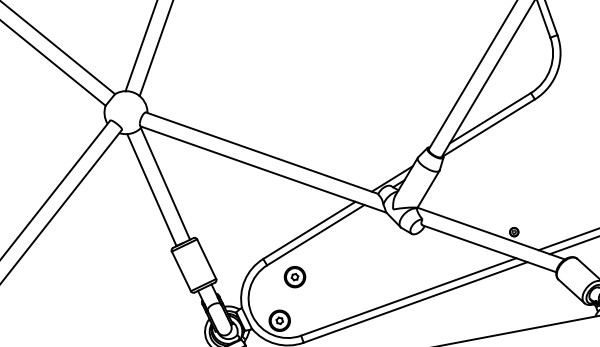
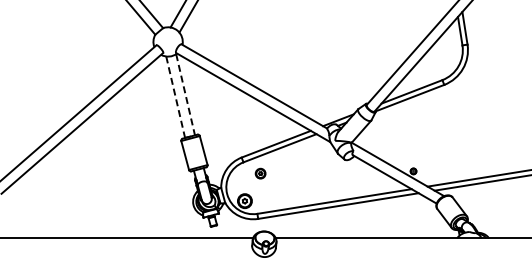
line: (165, 183) -> (185, 94), solid -> dashed
line: (151, 190) -> (175, 97), solid -> dashed
part: (294, 276) -> (260, 173), size x0.7

